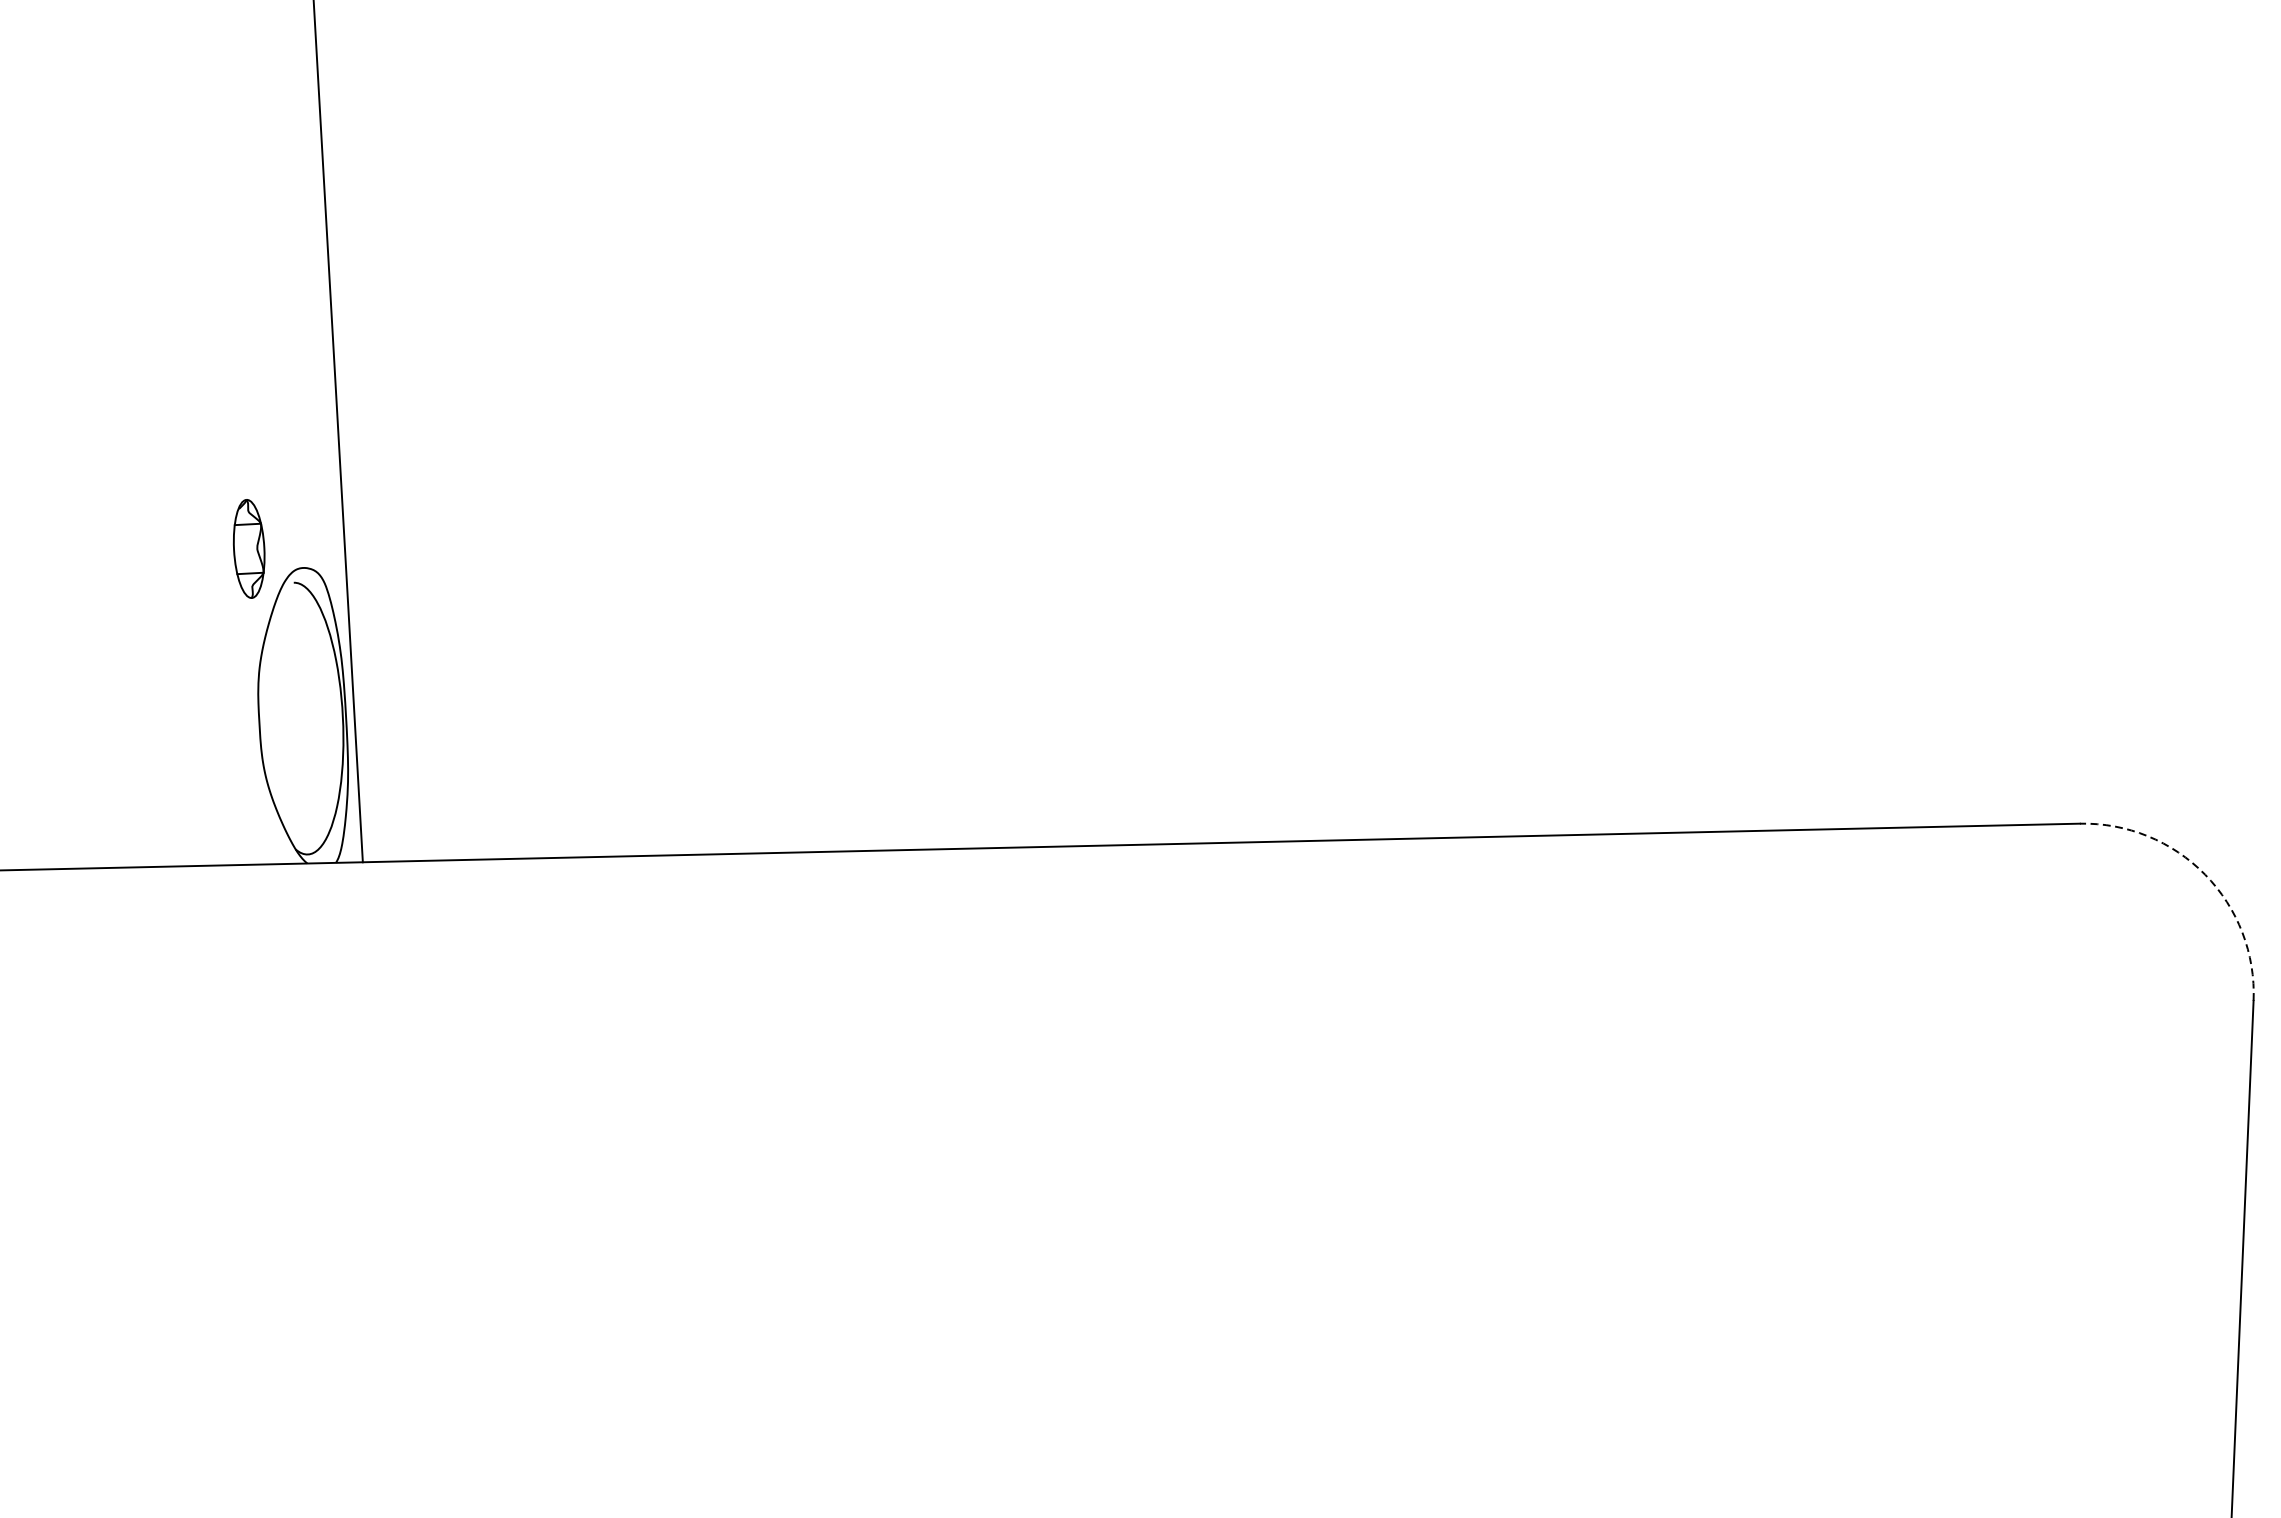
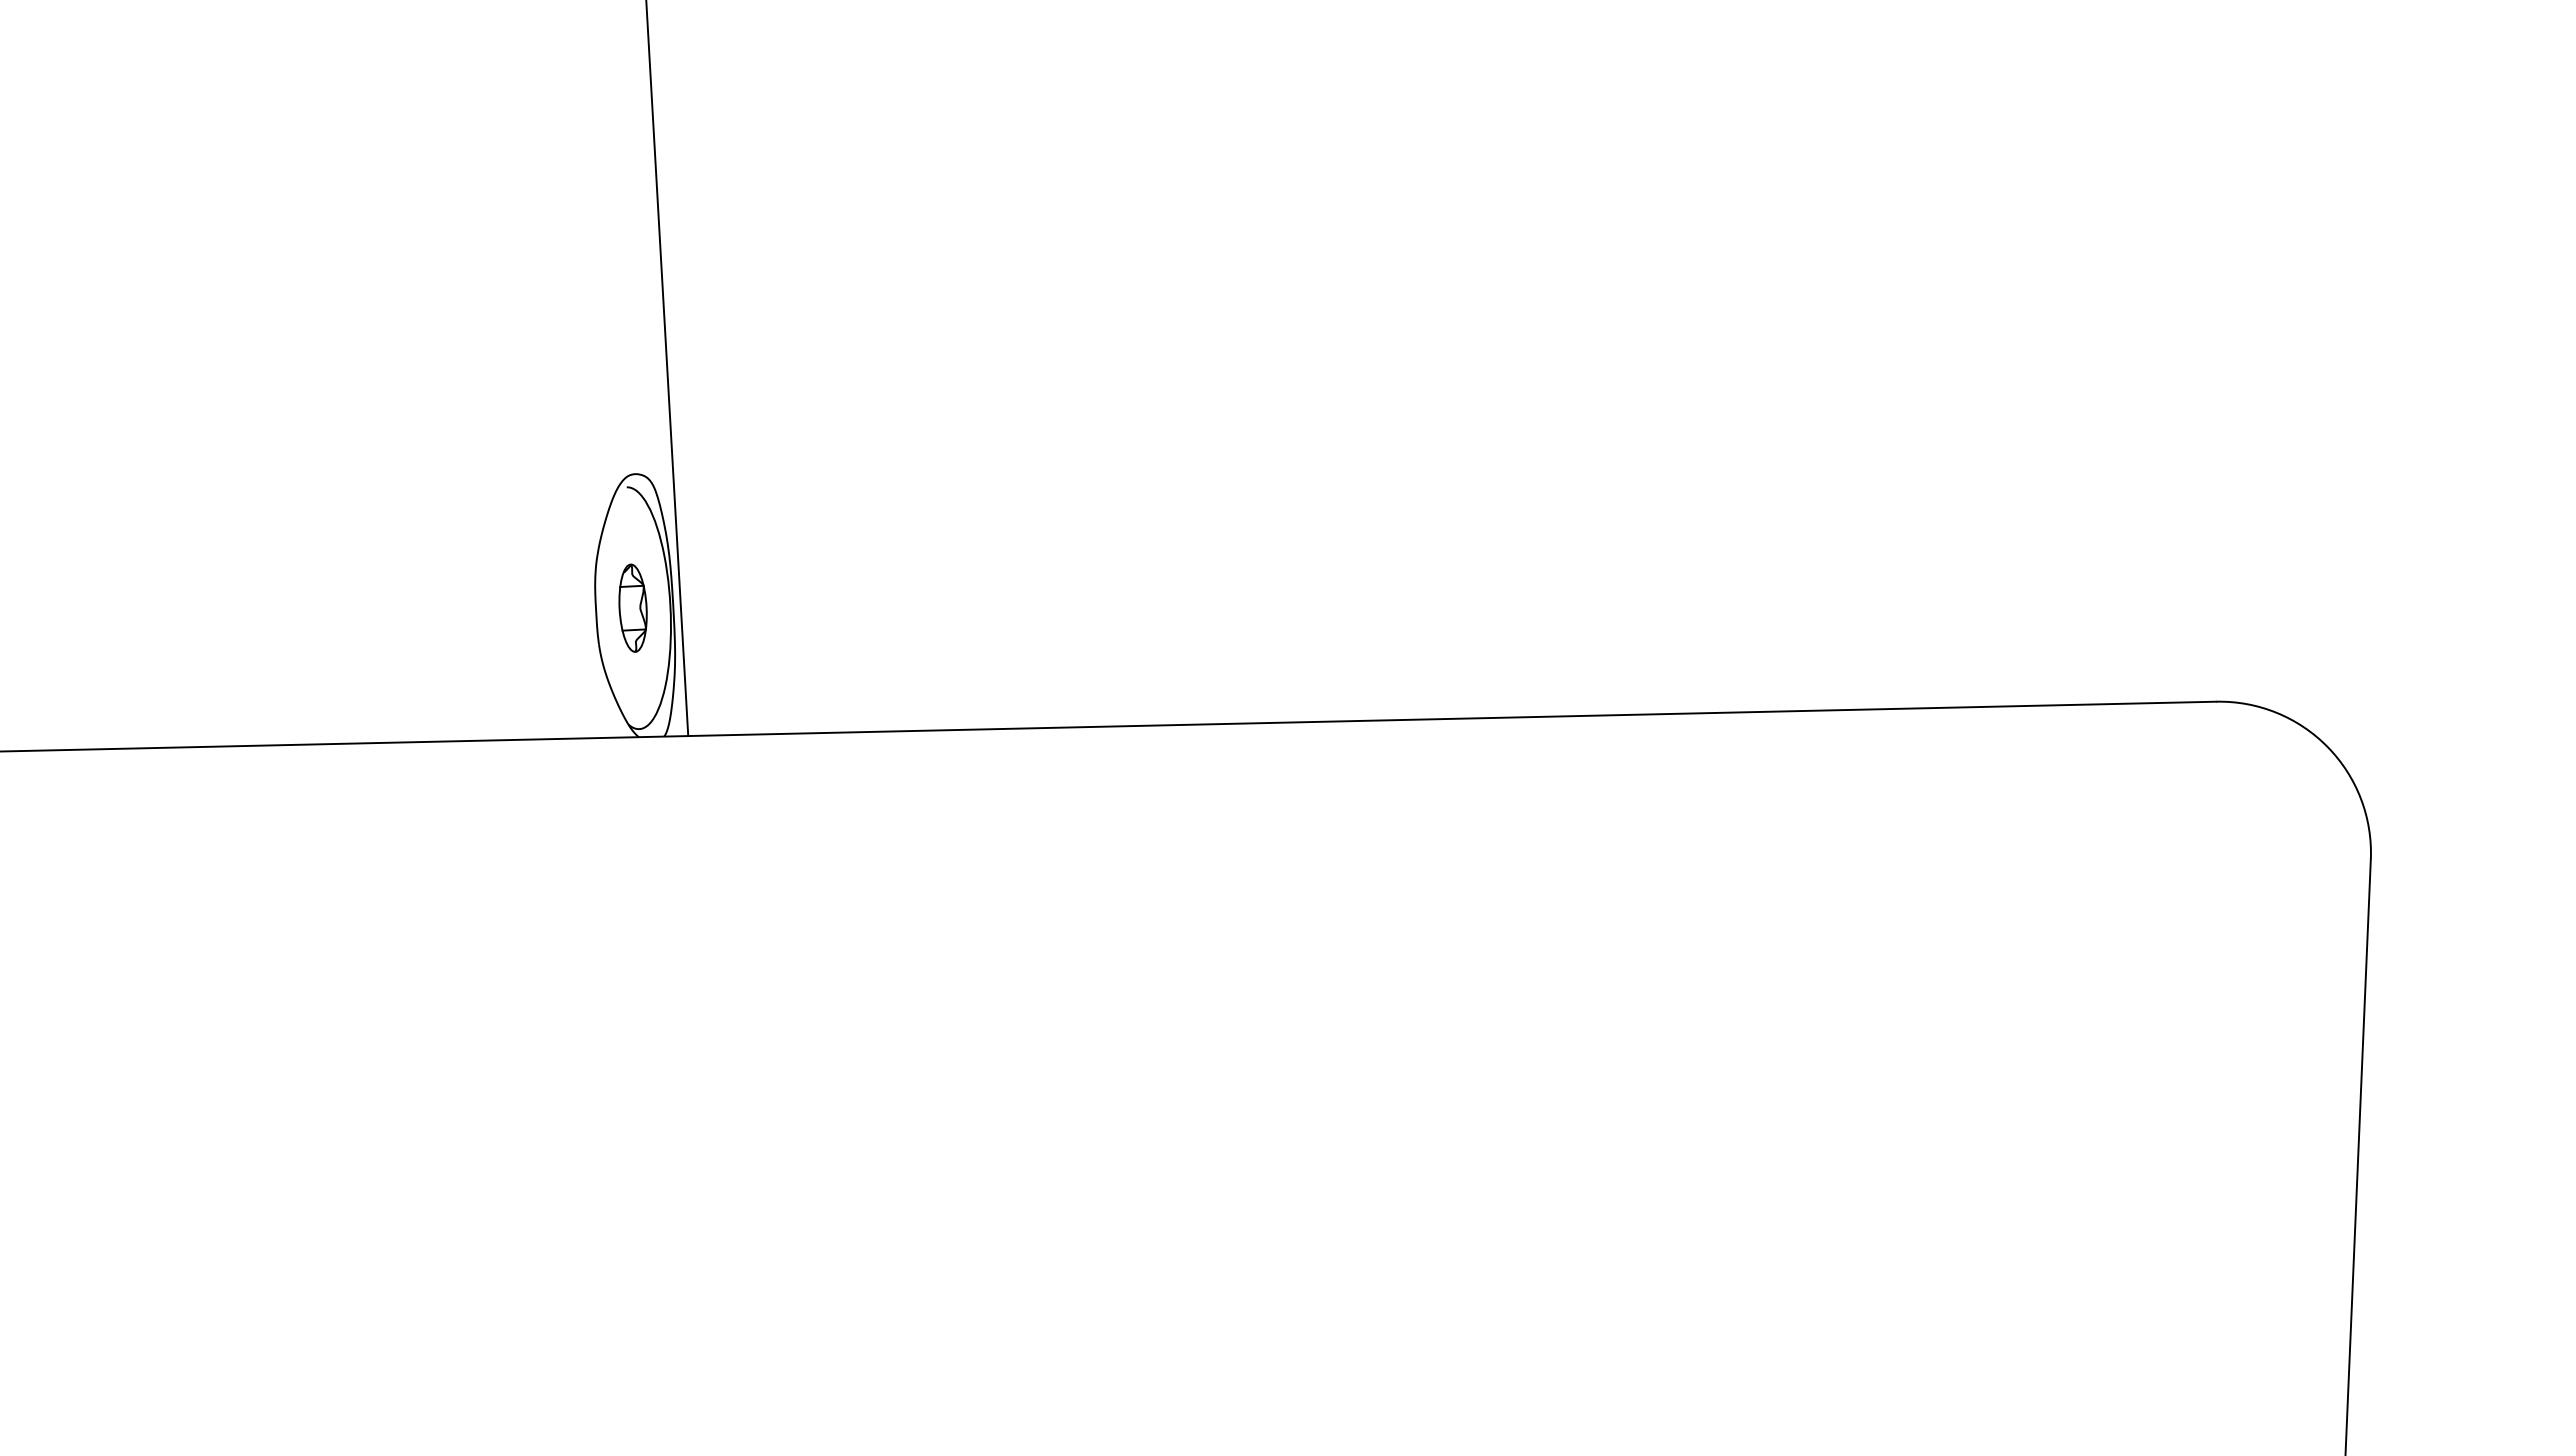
part: (248, 548) -> (632, 607), moved
arc: (2204, 875) -> (2327, 747), dashed -> solid

